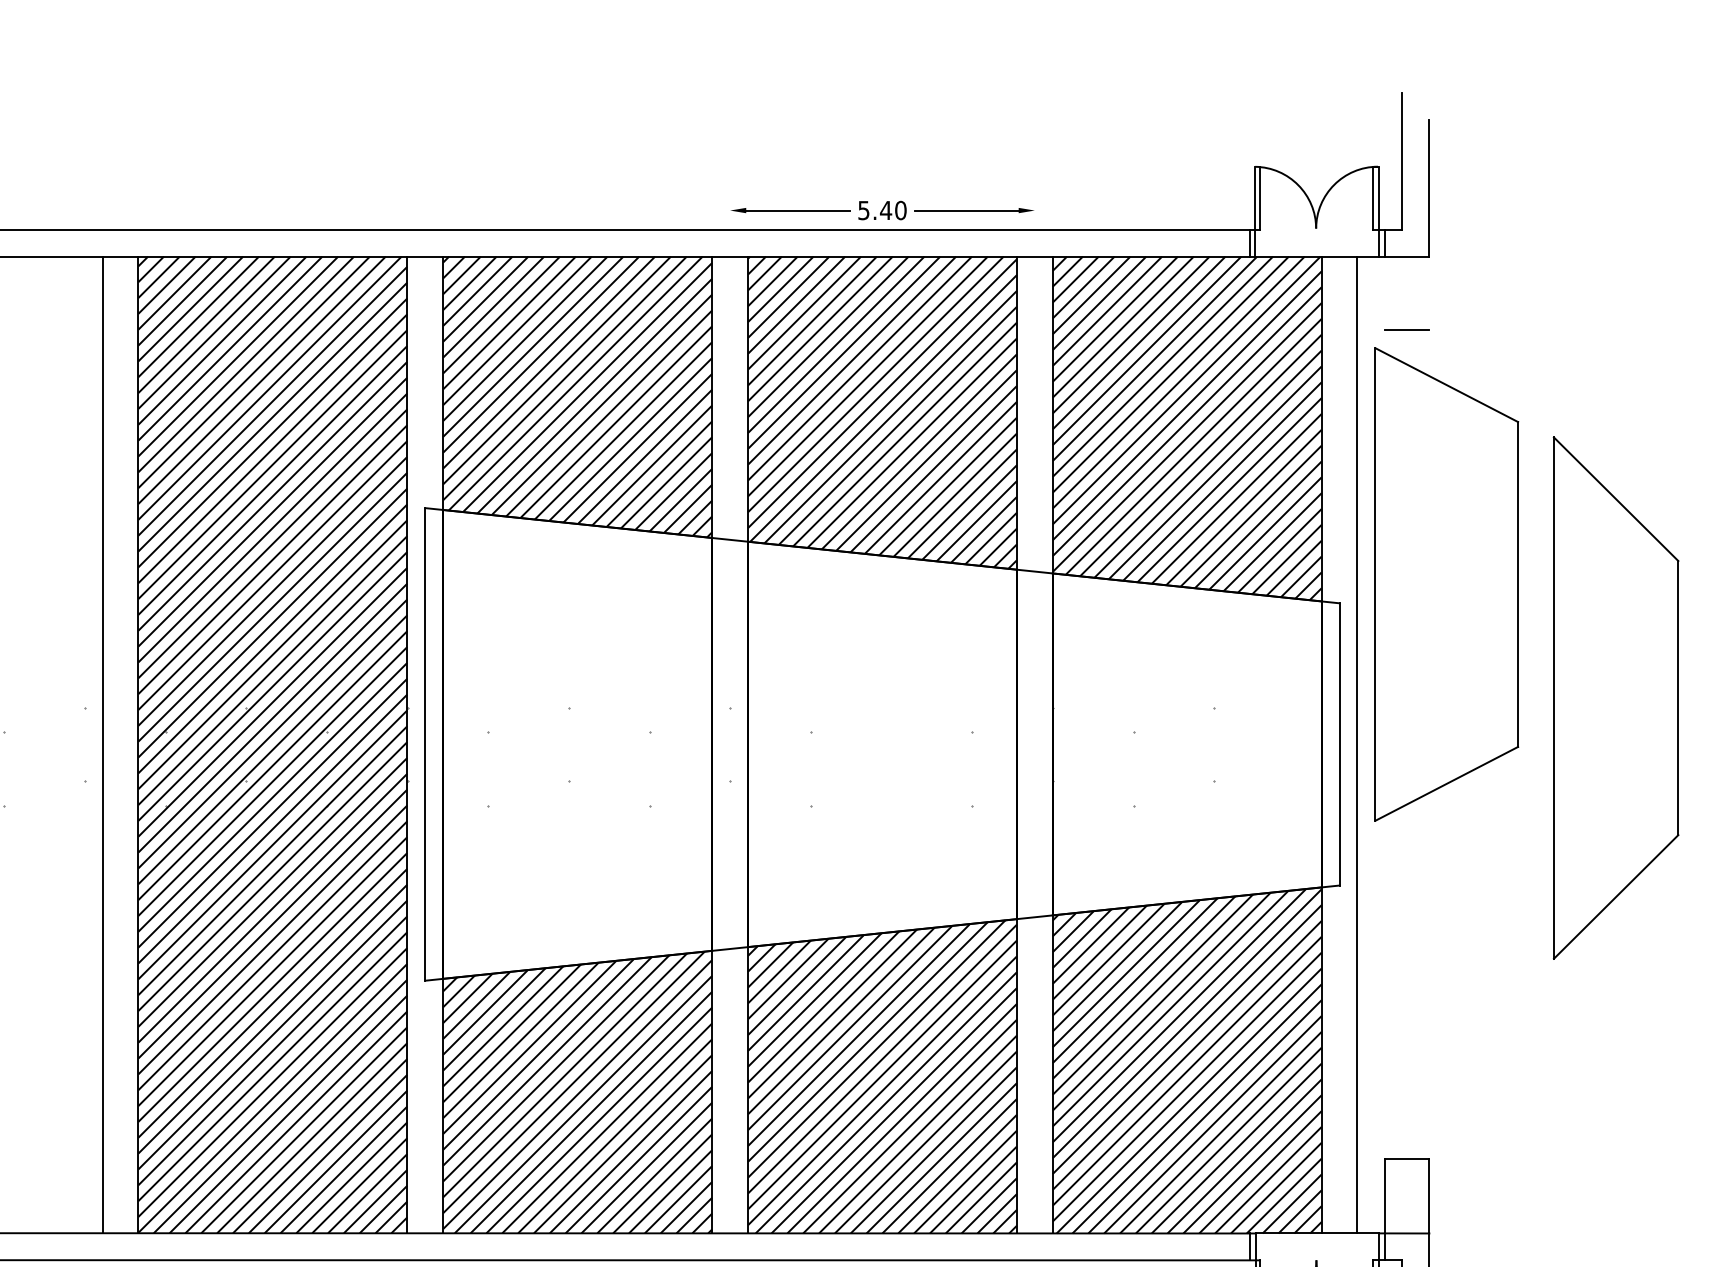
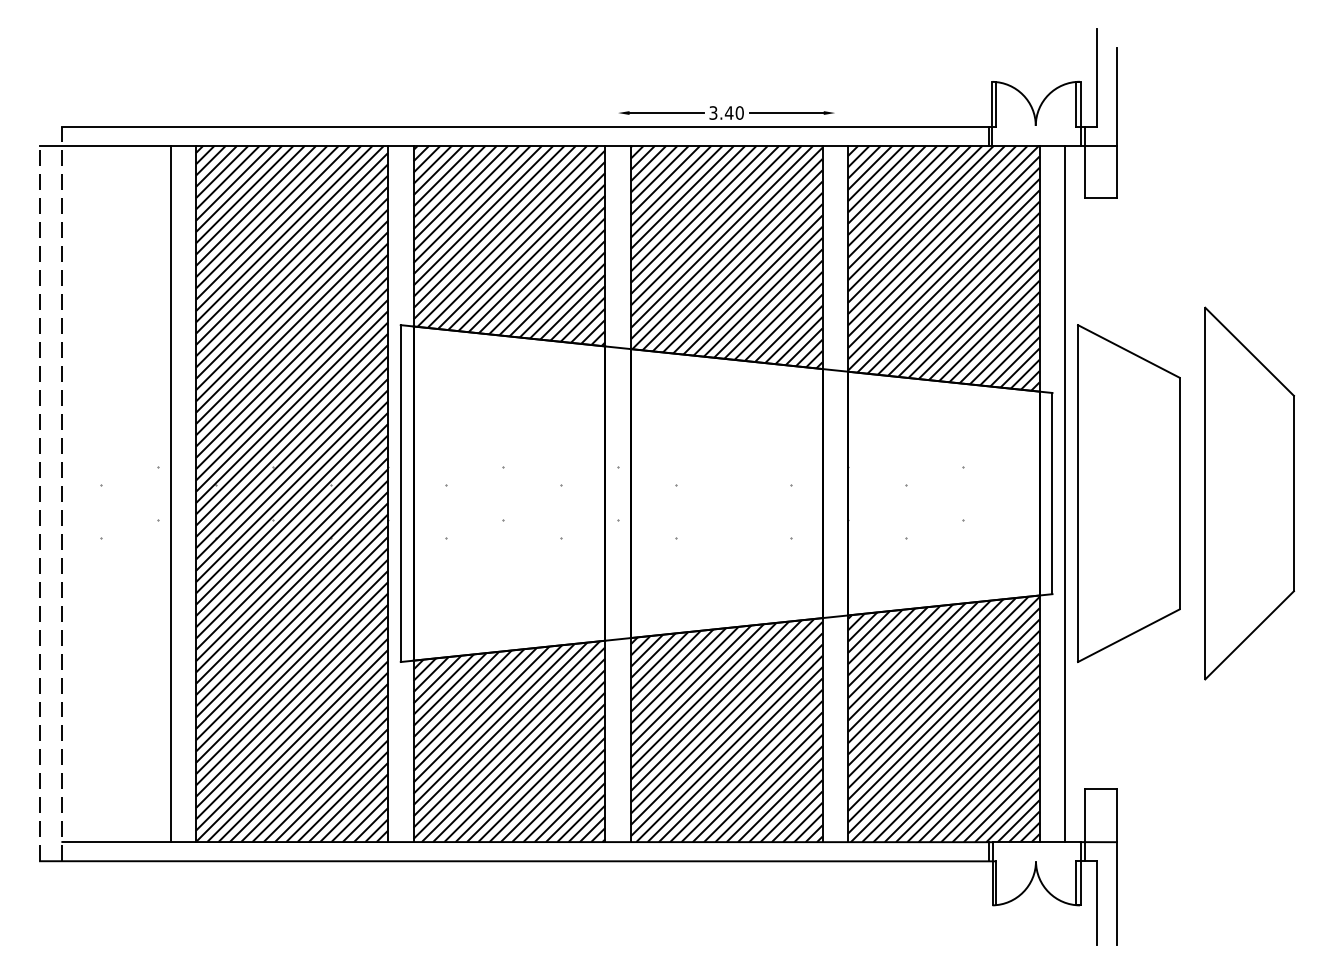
text: (863, 209) -> (713, 112), 5.40 -> 3.40
line: (1384, 292) -> (1084, 171), added
line: (1429, 292) -> (1116, 171), added
part: (1446, 584) -> (1128, 493), moved
part: (1615, 698) -> (1249, 493), moved

